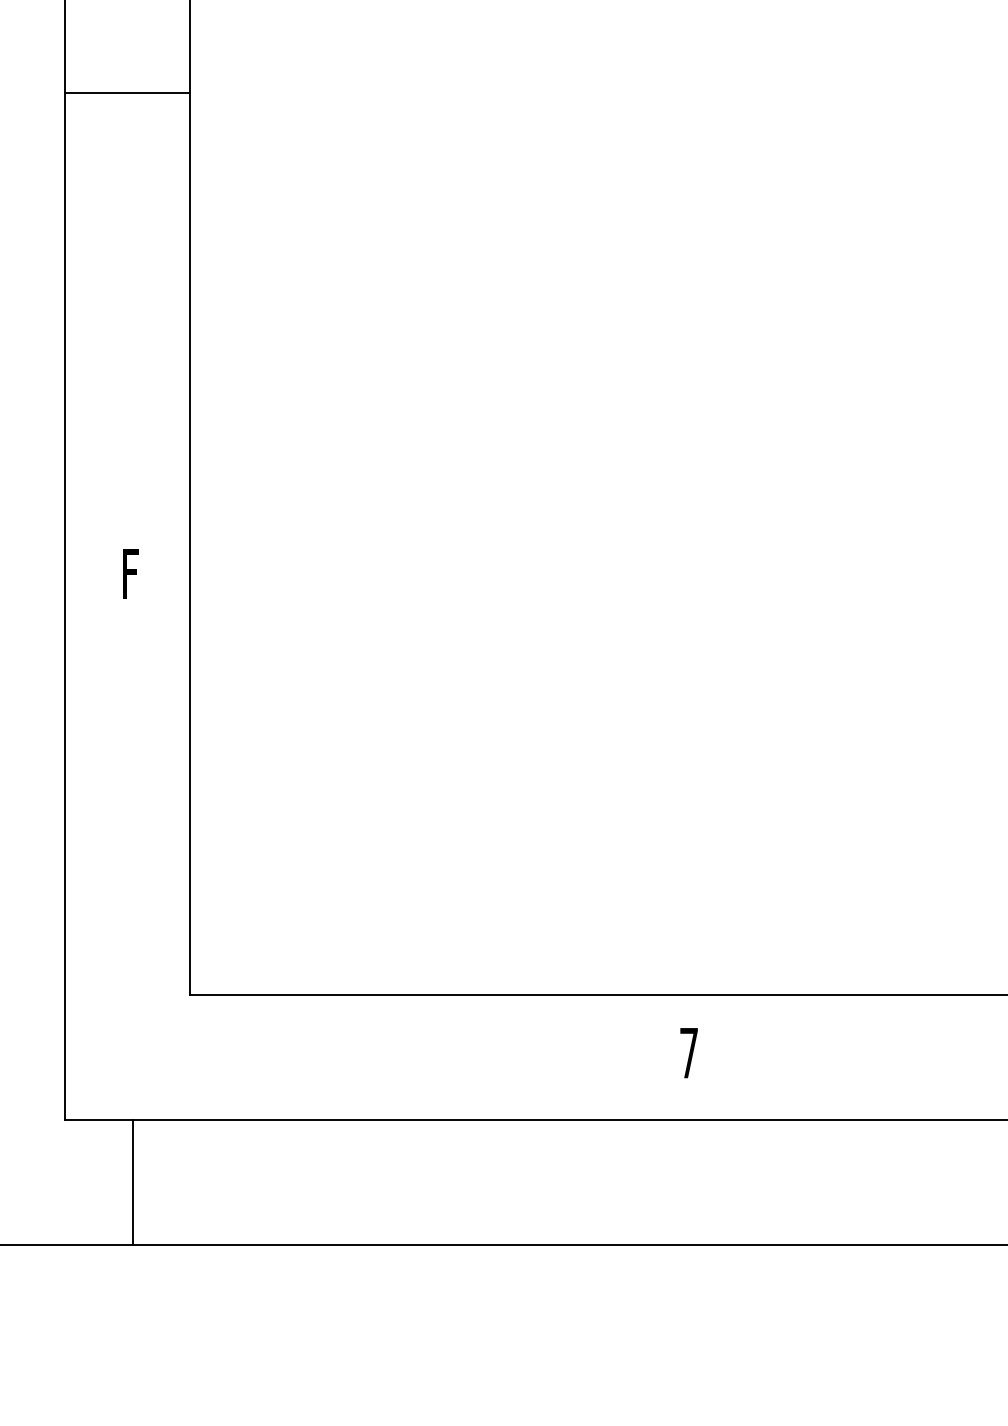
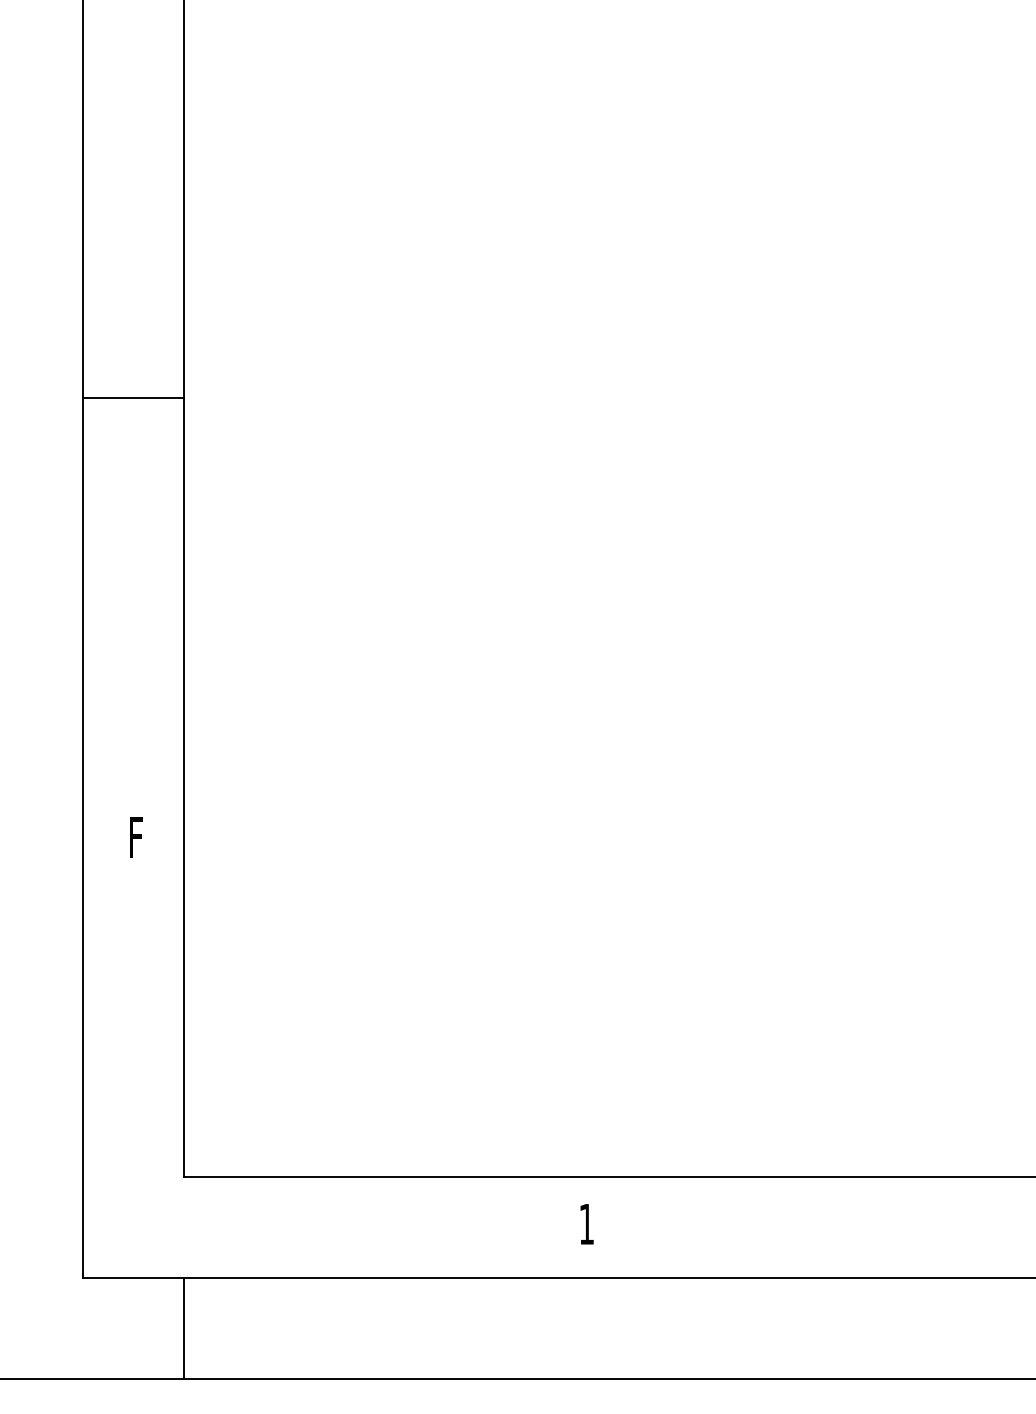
line: (127, 92) -> (133, 398), moved
text: (688, 1053) -> (586, 1224), 7 -> 1
line: (133, 1182) -> (184, 1328), moved

